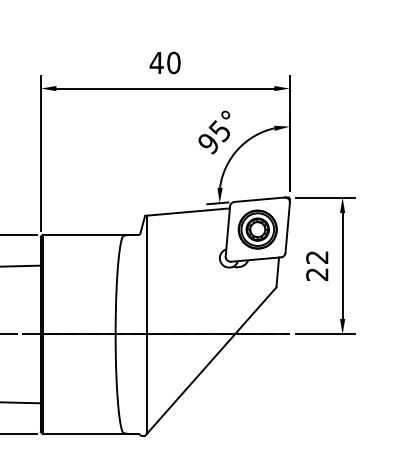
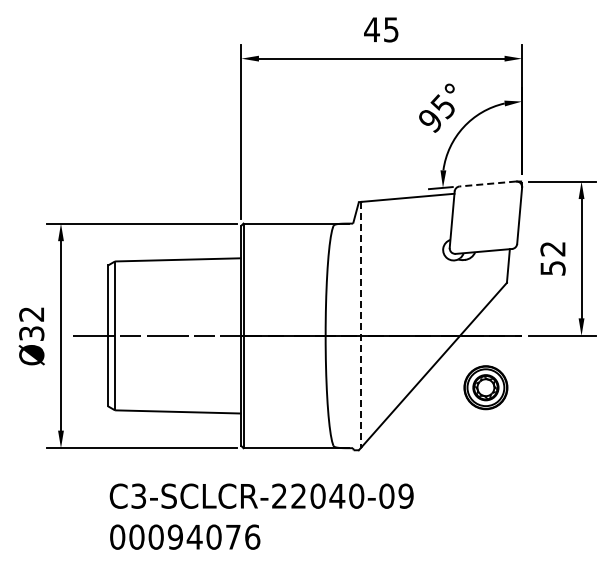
text: (173, 62) -> (390, 29), 40 -> 45
line: (259, 200) -> (487, 184), solid -> dashed
part: (257, 229) -> (485, 387), moved
text: (316, 274) -> (552, 268), 22 -> 52
line: (147, 324) -> (361, 324), solid -> dashed

